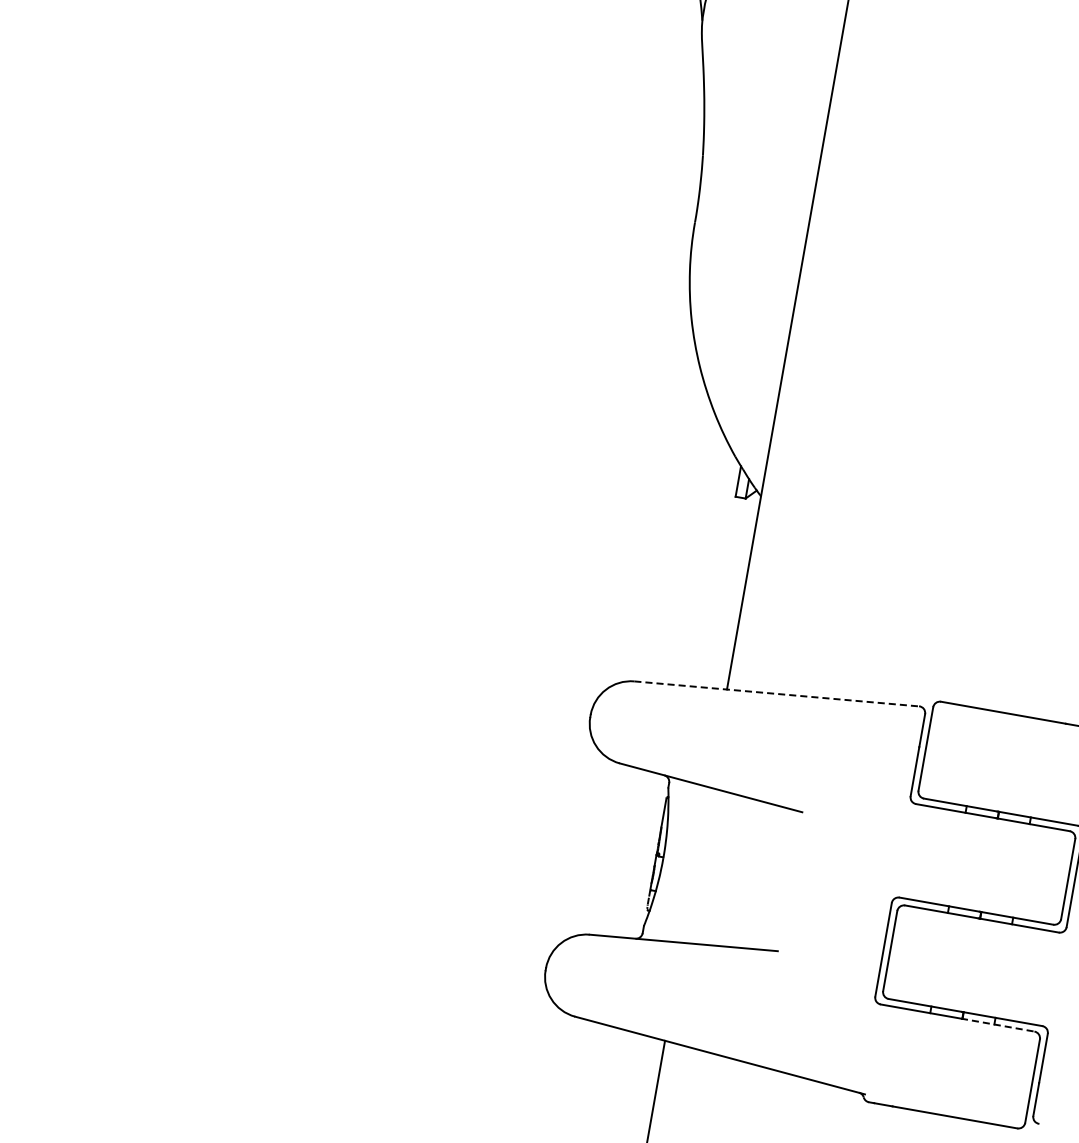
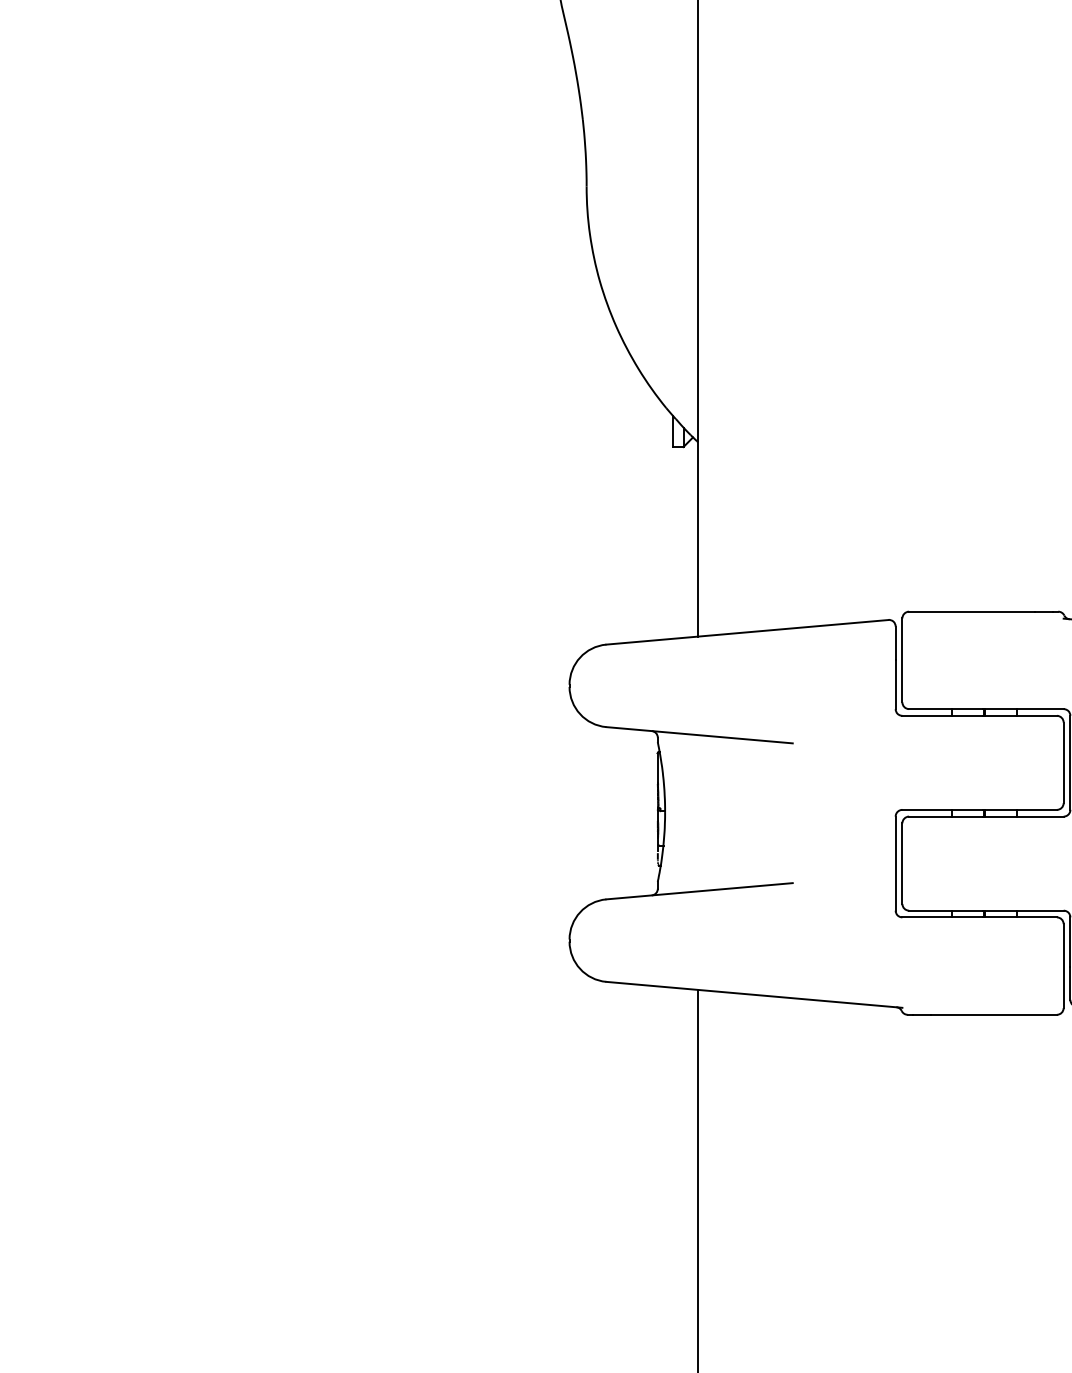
line: (776, 694) -> (747, 632), dashed -> solid
line: (997, 1025) -> (1019, 917), dashed -> solid

